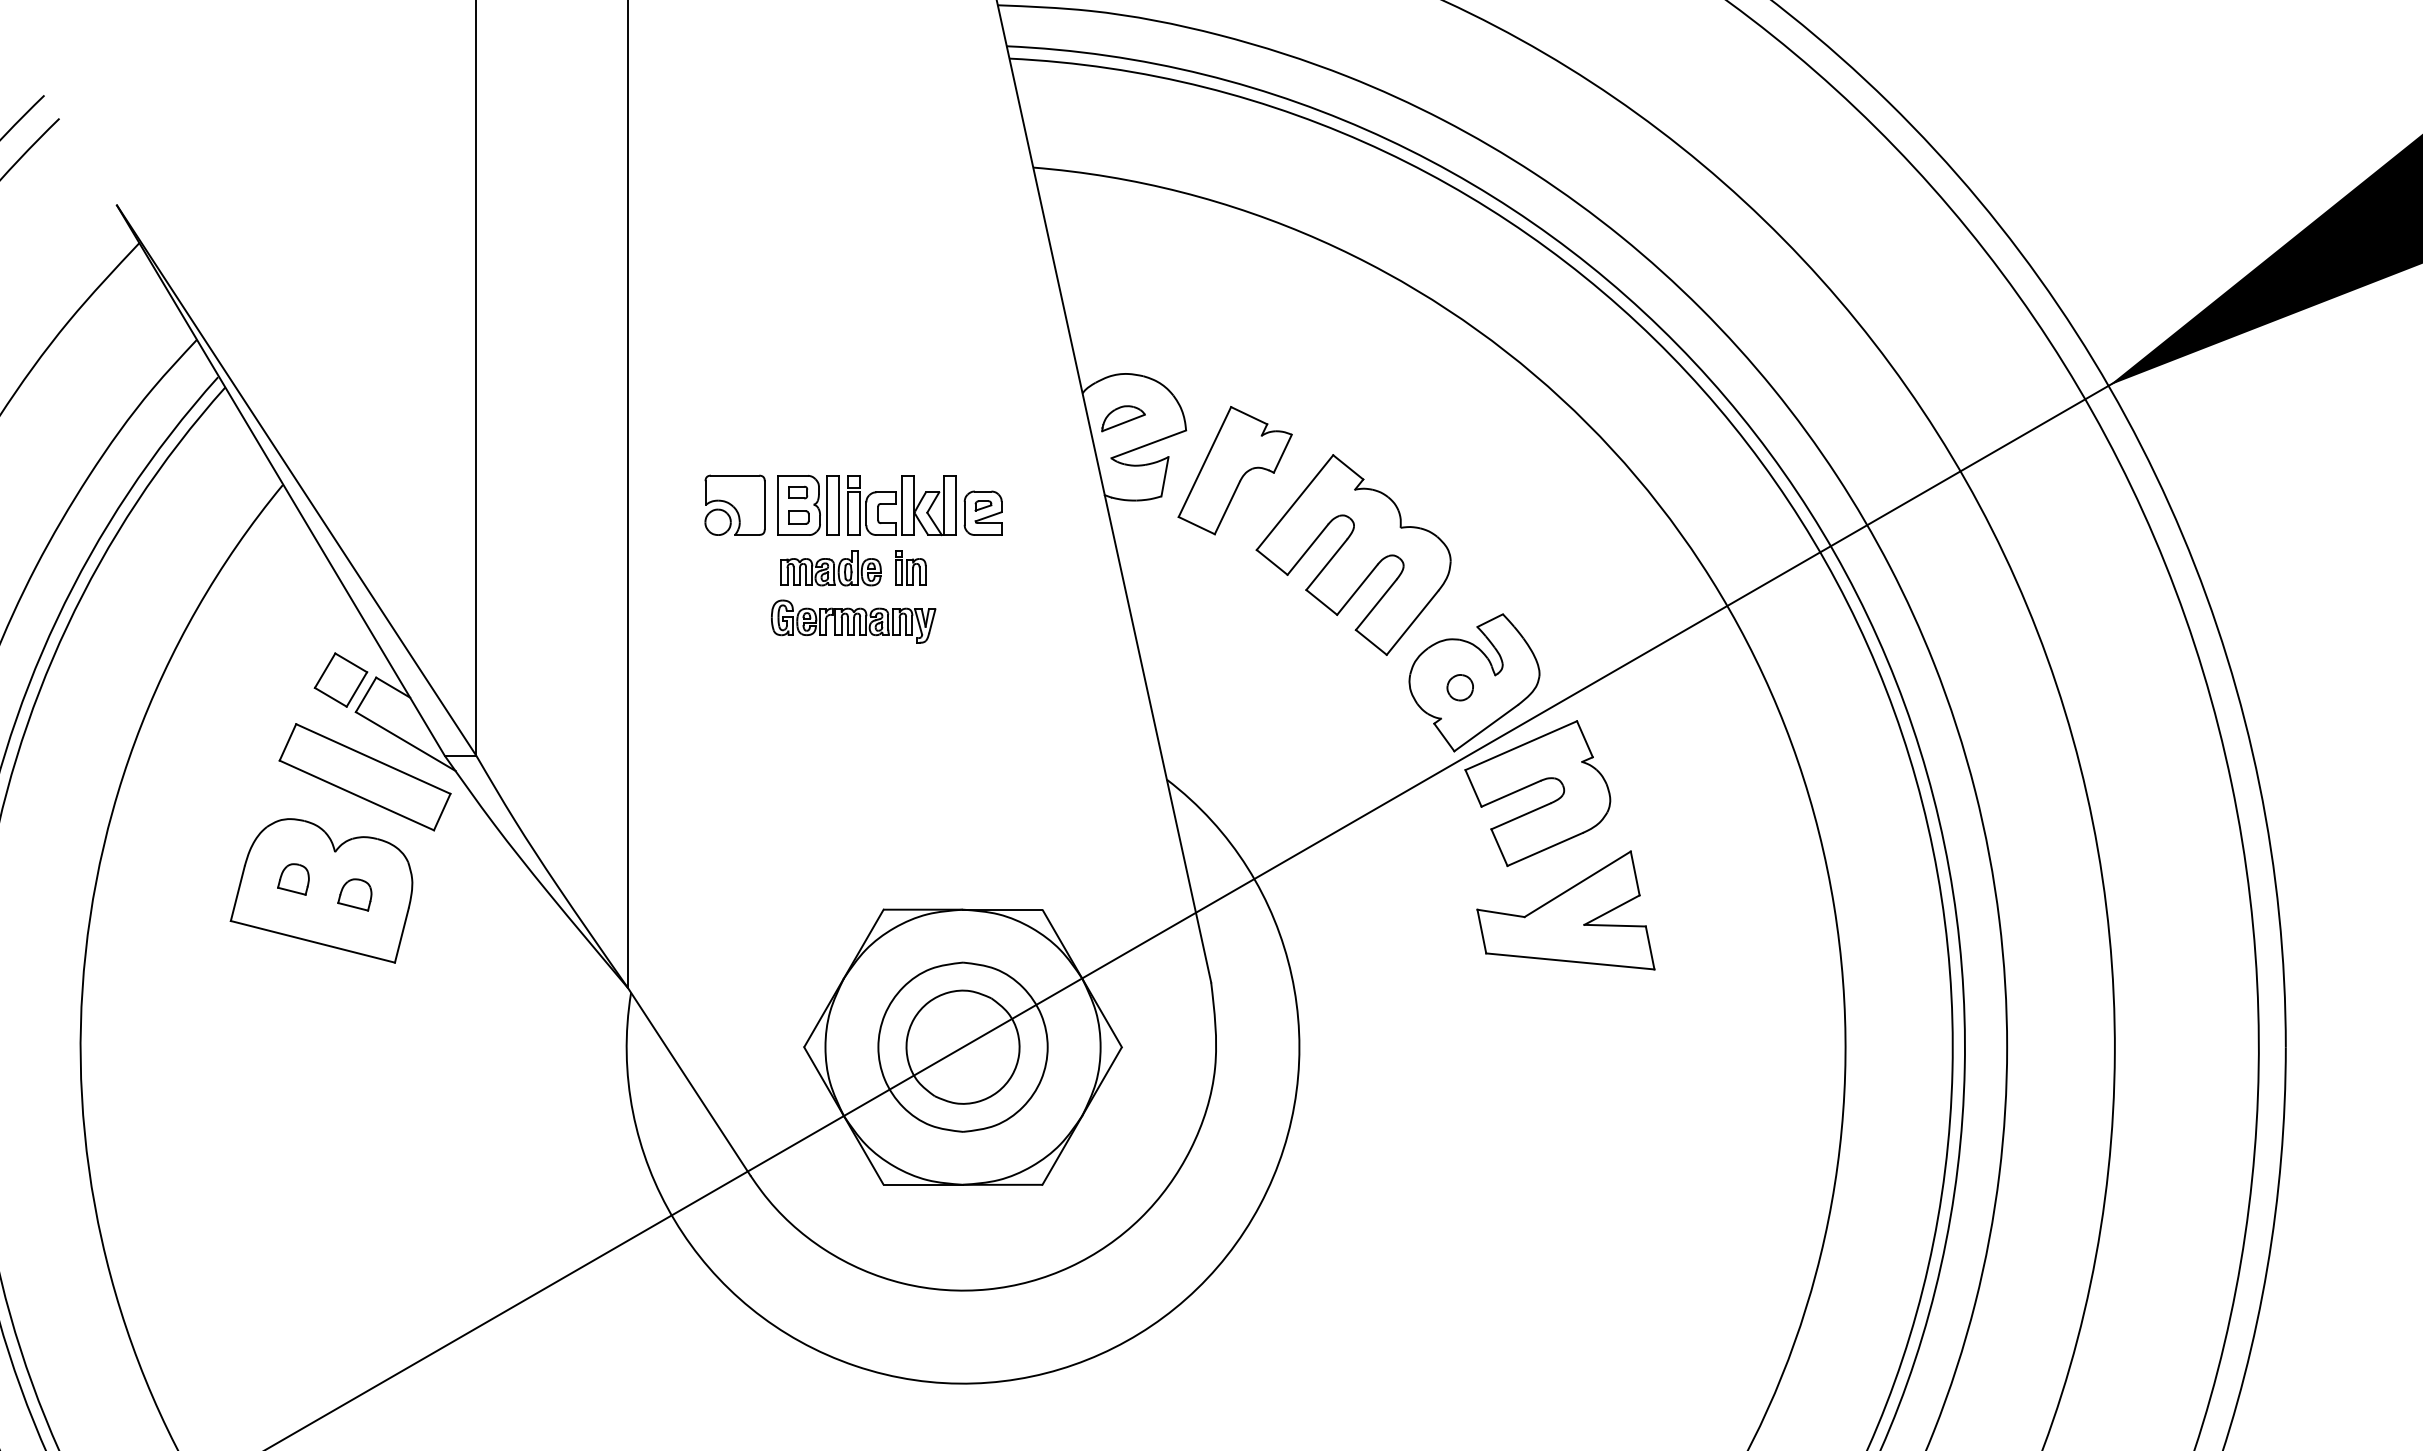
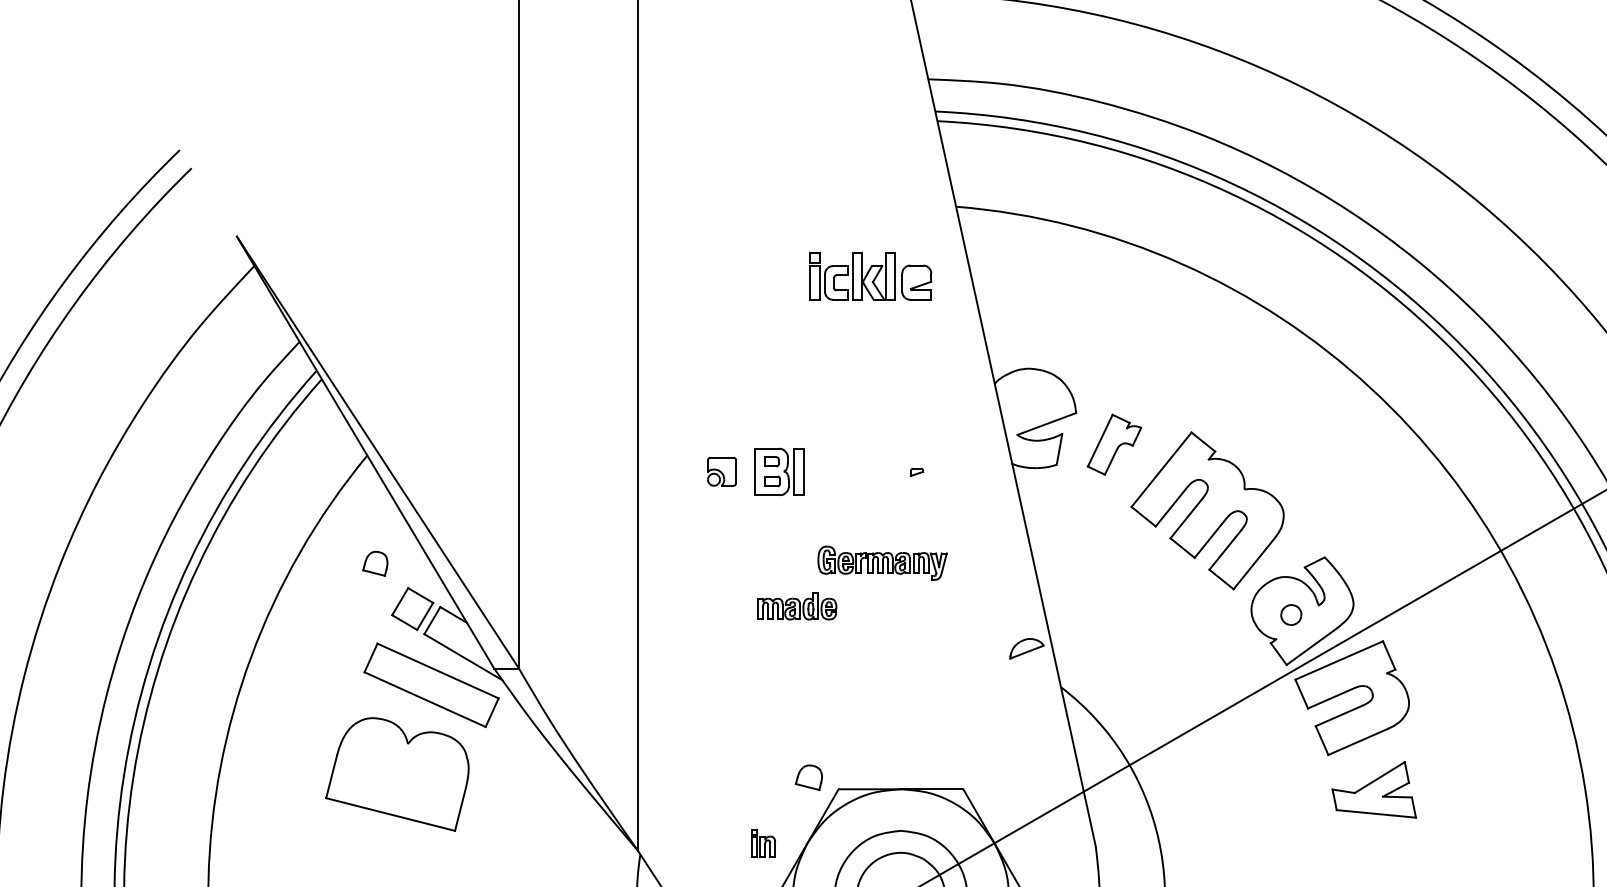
part: (1123, 418) -> (1026, 648), moved
part: (1234, 470) -> (1114, 444), size x0.6
part: (734, 504) -> (721, 471), size x0.6
part: (924, 505) -> (870, 276), moved
part: (910, 567) -> (763, 843), moved
part: (830, 568) -> (796, 606), moved
part: (853, 621) -> (882, 563), moved
part: (293, 879) -> (375, 563), moved
part: (354, 894) -> (808, 777), moved
part: (1565, 910) -> (1373, 789), size x0.6

